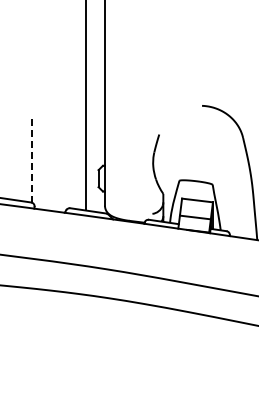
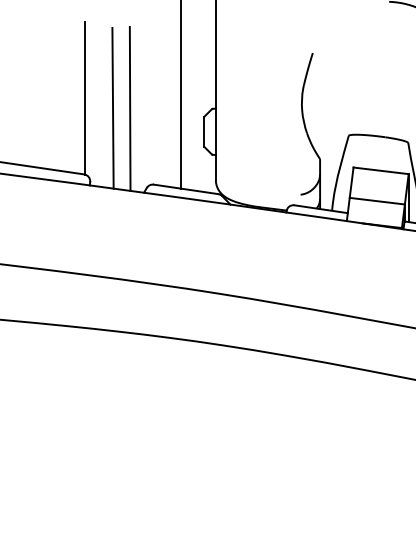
line: (31, 159) -> (84, 97), dashed -> solid
line: (47, 165) -> (113, 108), added
line: (56, 165) -> (129, 108), added

